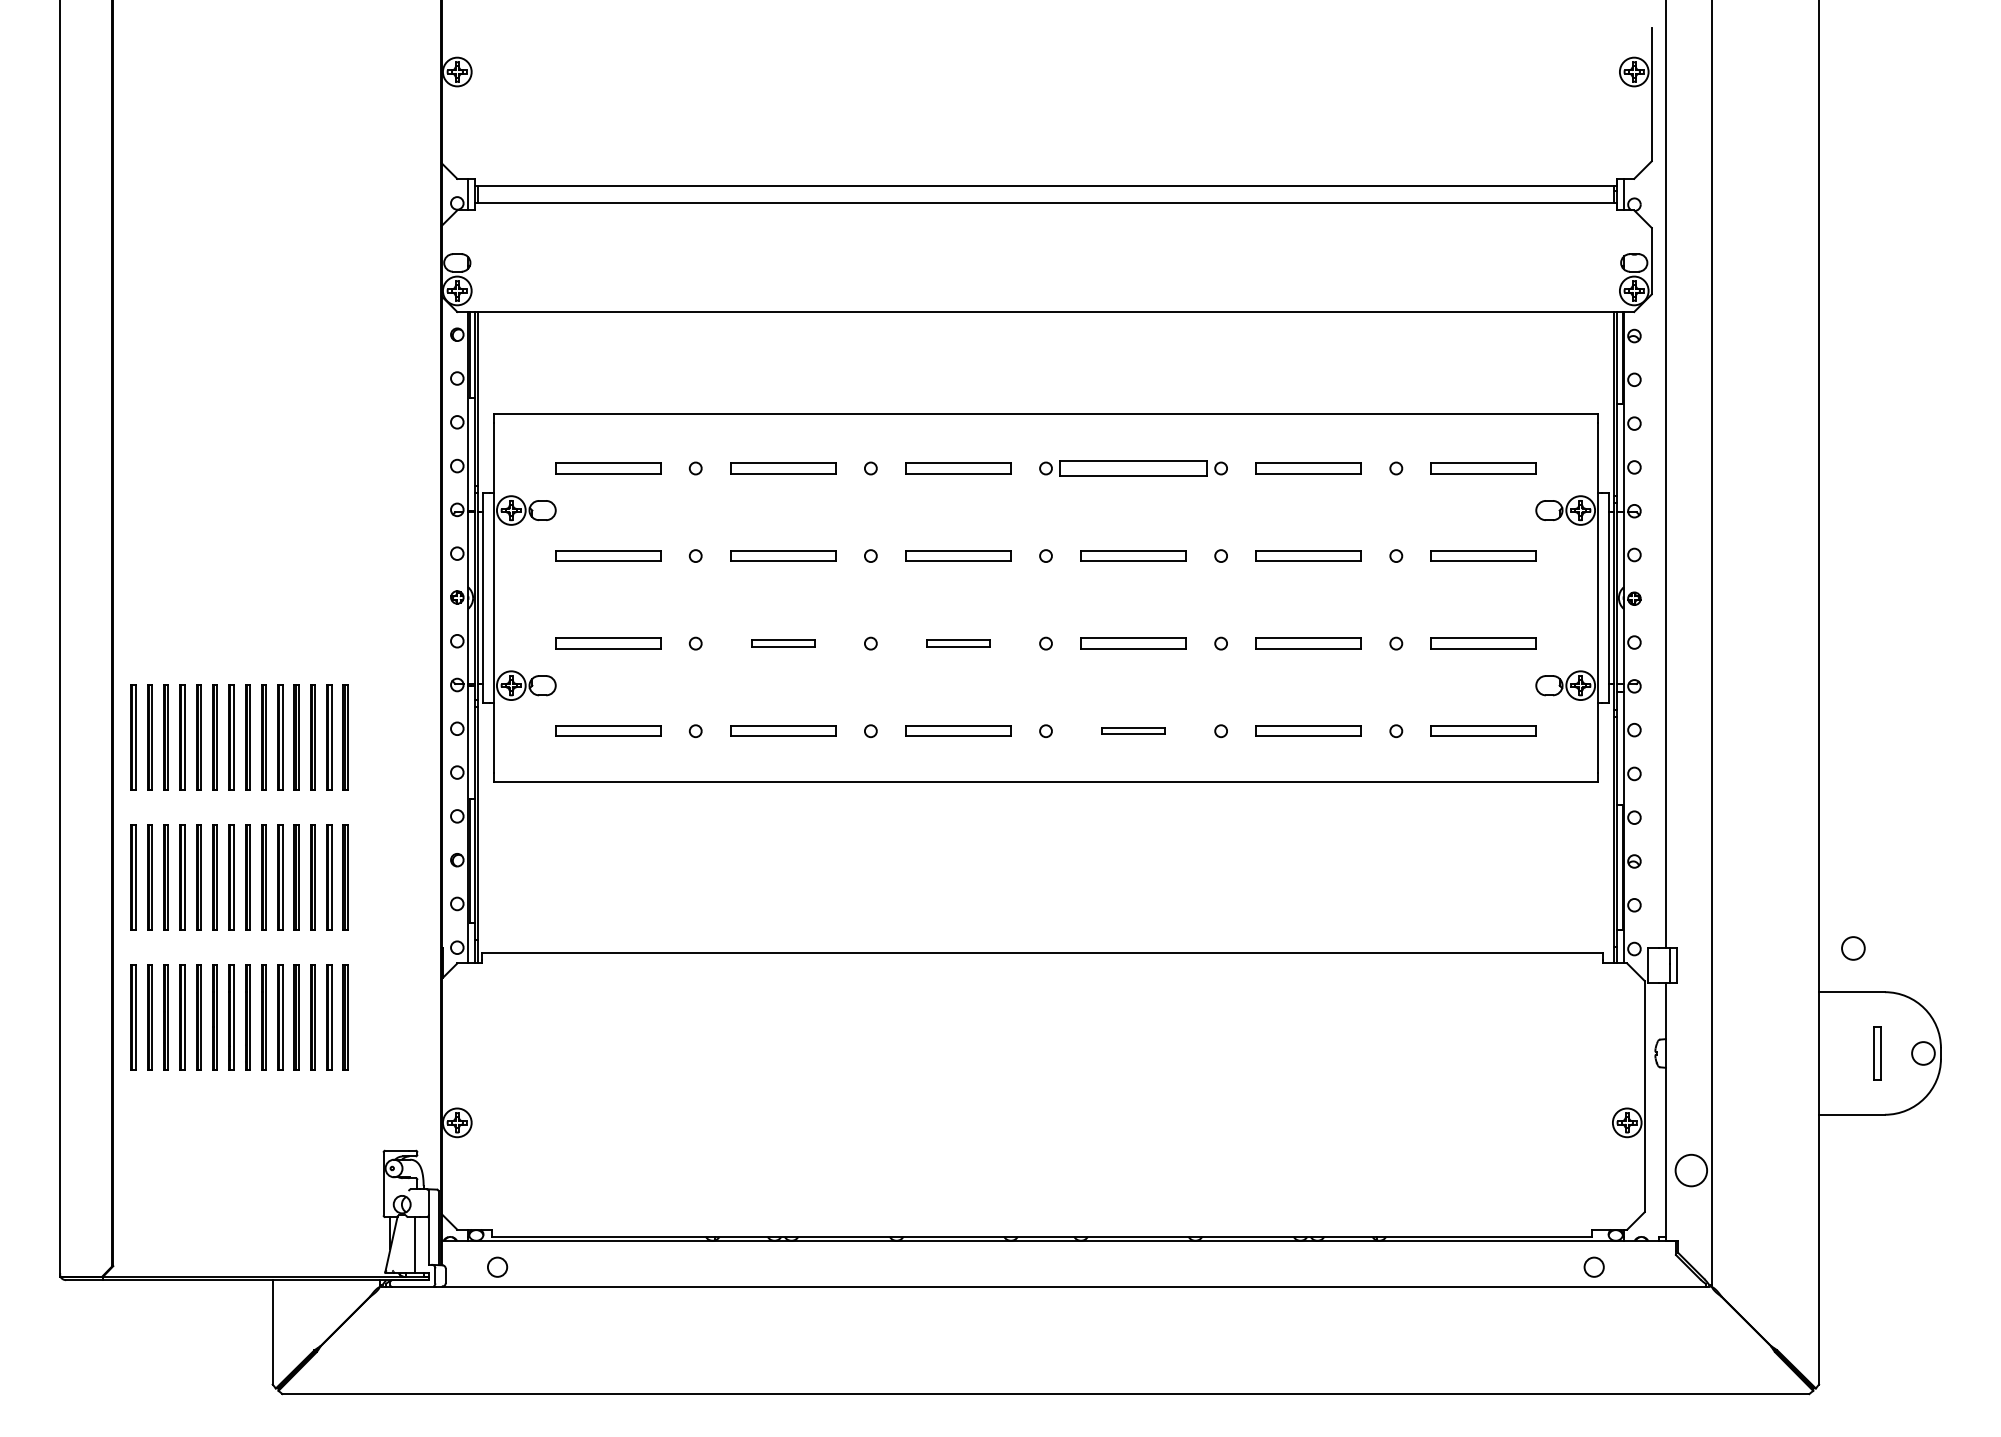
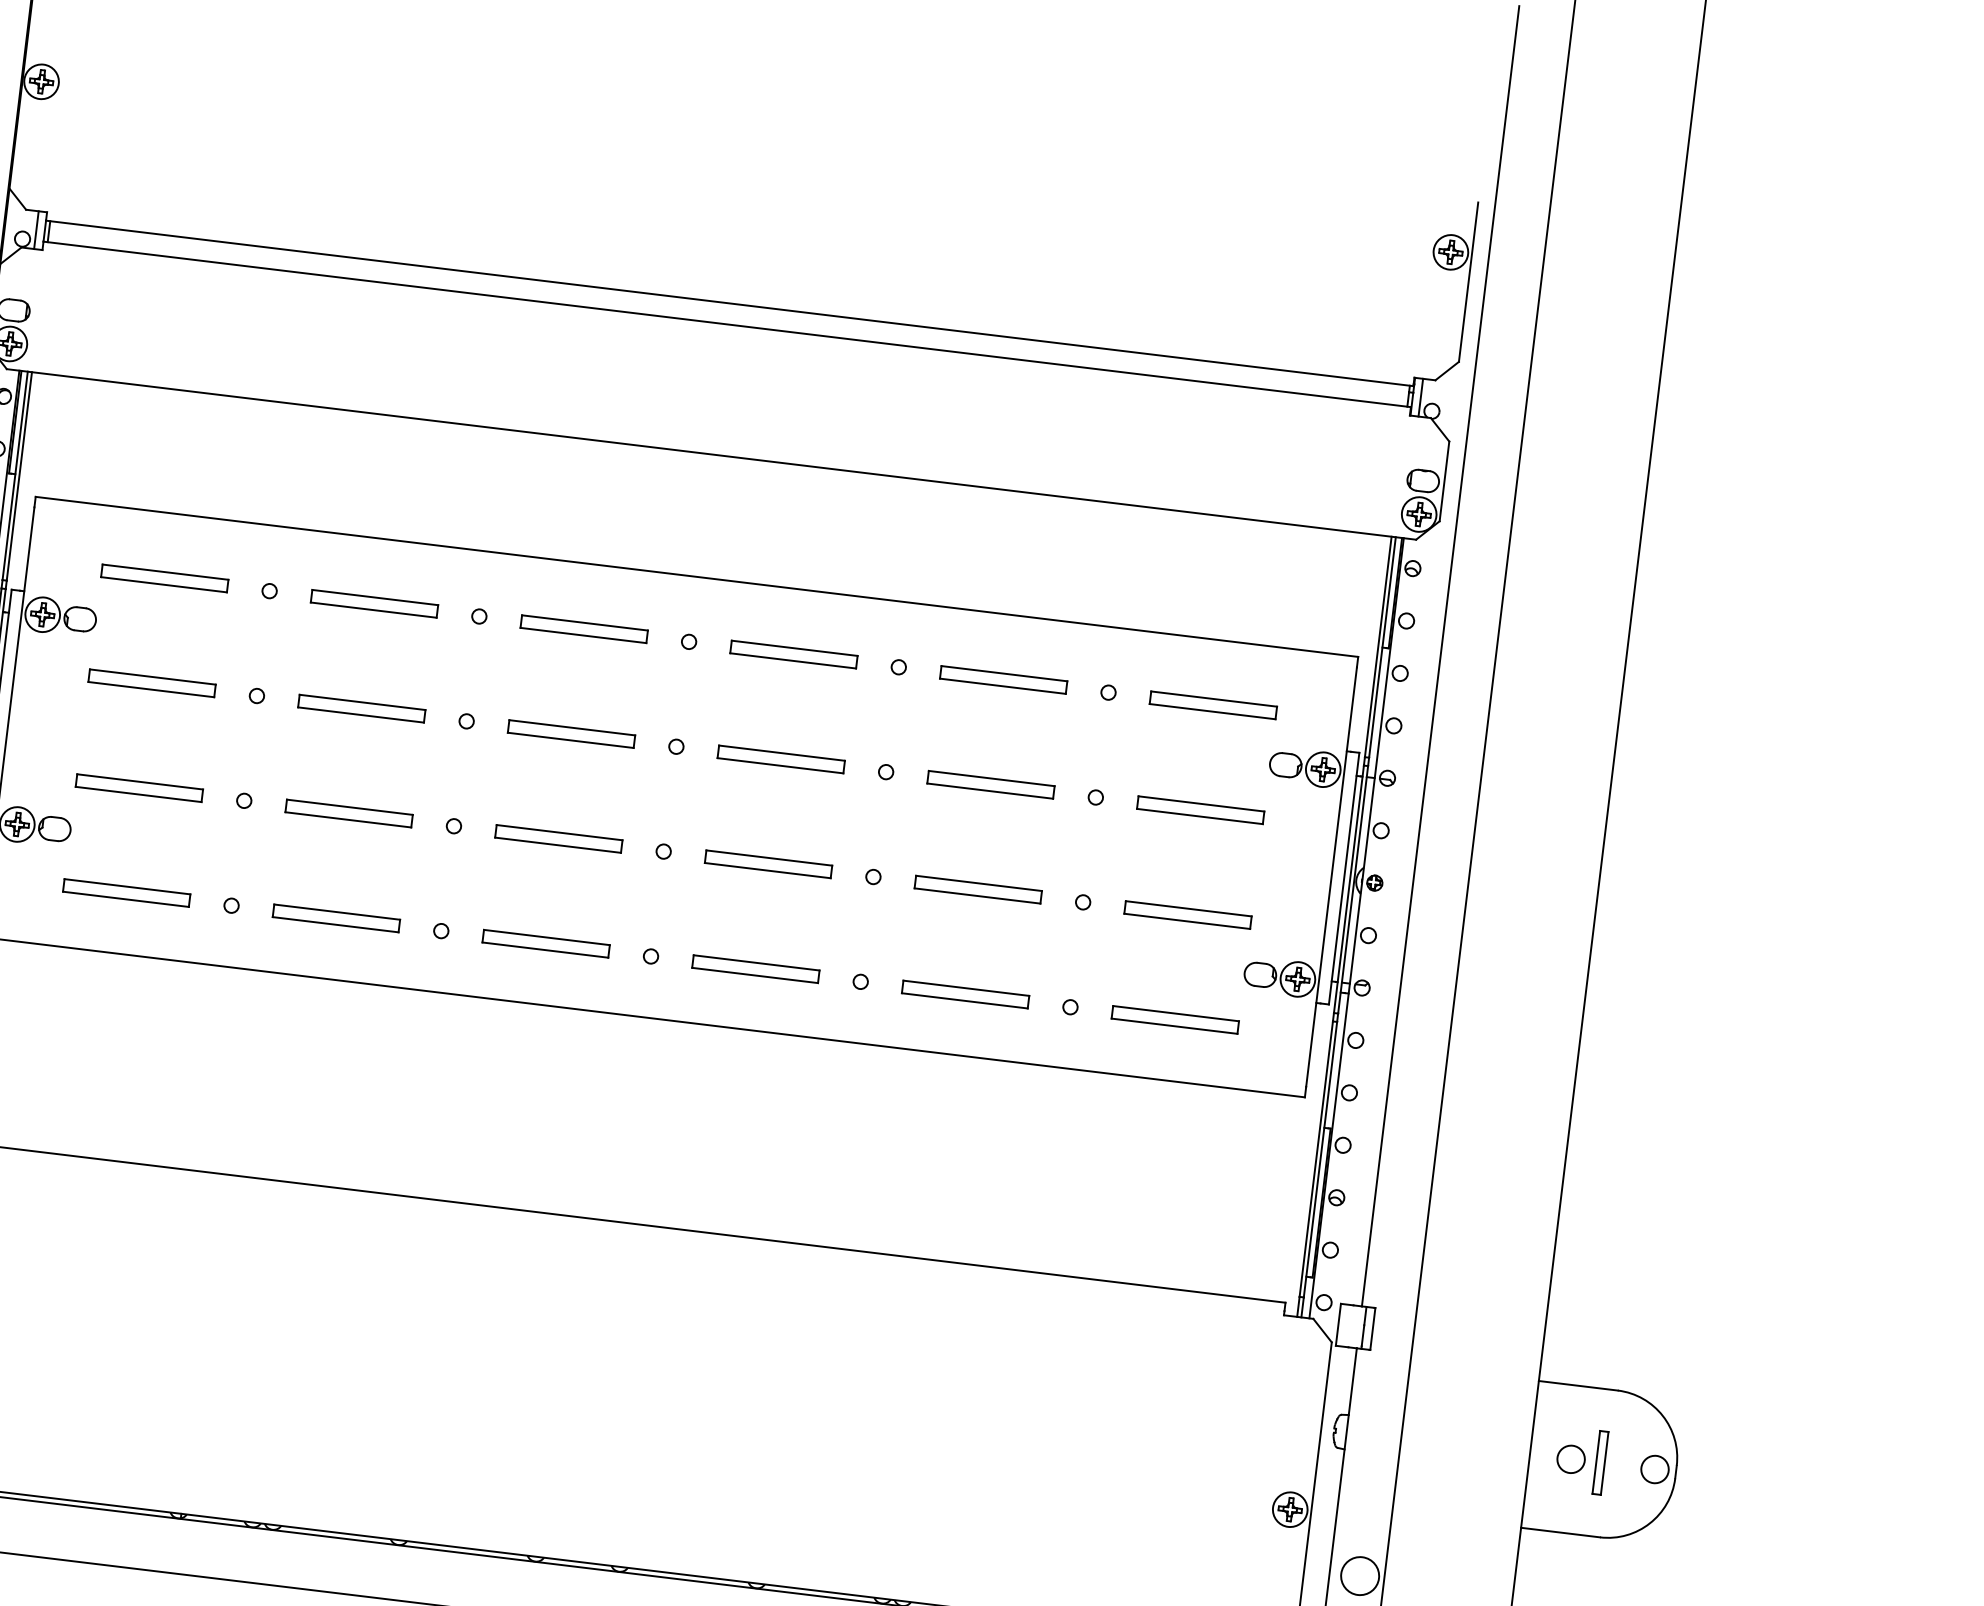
part: (1133, 468) -> (793, 654), size x0.71
part: (783, 643) -> (349, 813), size x1.67
part: (958, 643) -> (558, 838), size x1.67
part: (1133, 730) -> (755, 968), size x1.67
circle: (1853, 948) -> (1571, 1459), moved

